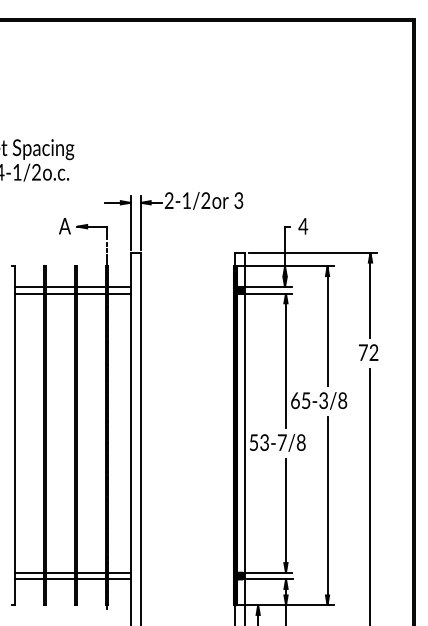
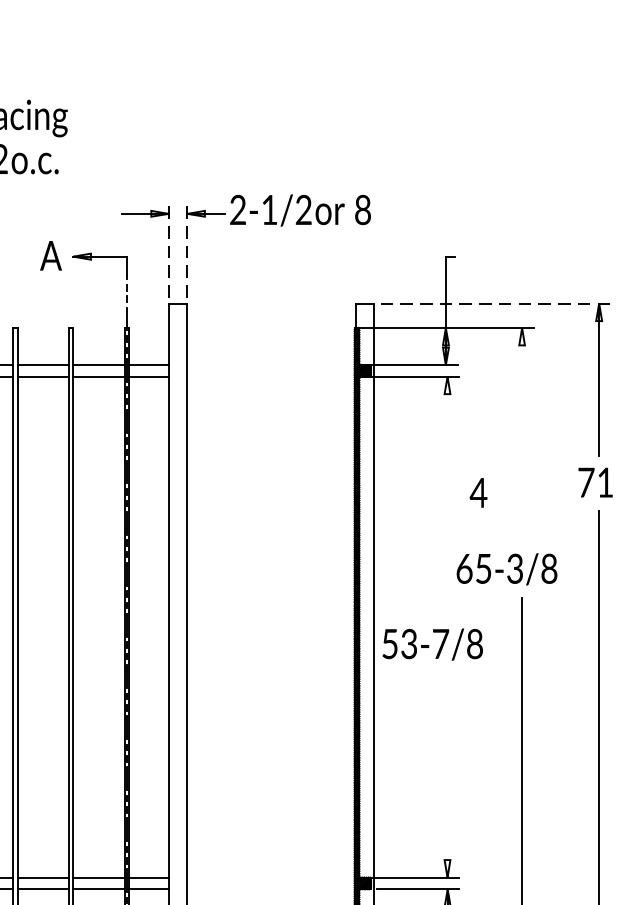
text: (238, 200) -> (362, 209), 3 -> 8
line: (130, 222) -> (168, 249), solid -> dashed
line: (140, 222) -> (186, 249), solid -> dashed
text: (303, 226) -> (478, 493), moved
line: (313, 252) -> (496, 303), solid -> dashed
line: (327, 325) -> (522, 433), removed
text: (373, 352) -> (604, 482), 72 -> 71
line: (285, 360) -> (446, 496), removed
line: (285, 515) -> (446, 774), removed

